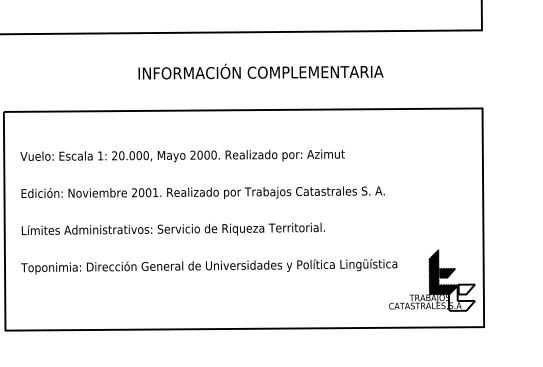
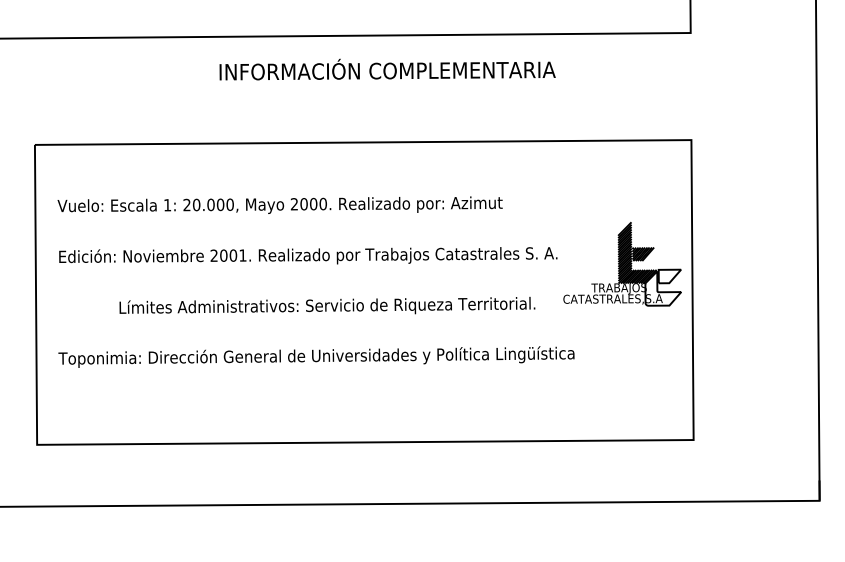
text: (260, 71) -> (387, 69), moved
text: (173, 229) -> (327, 305), moved
part: (432, 280) -> (622, 264), moved

